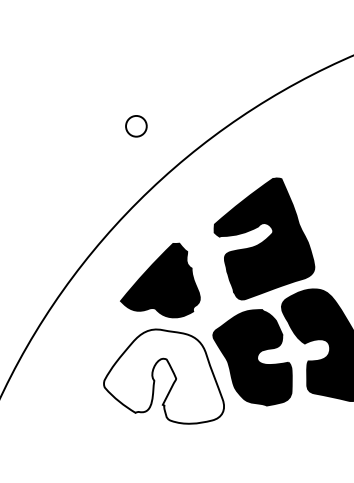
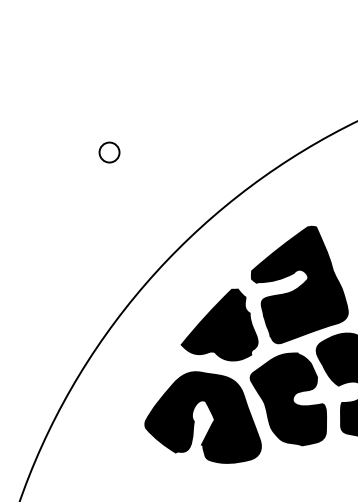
part: (136, 126) -> (109, 152), moved
part: (160, 279) -> (219, 324), moved
fill: (163, 376) -> (202, 417), added

